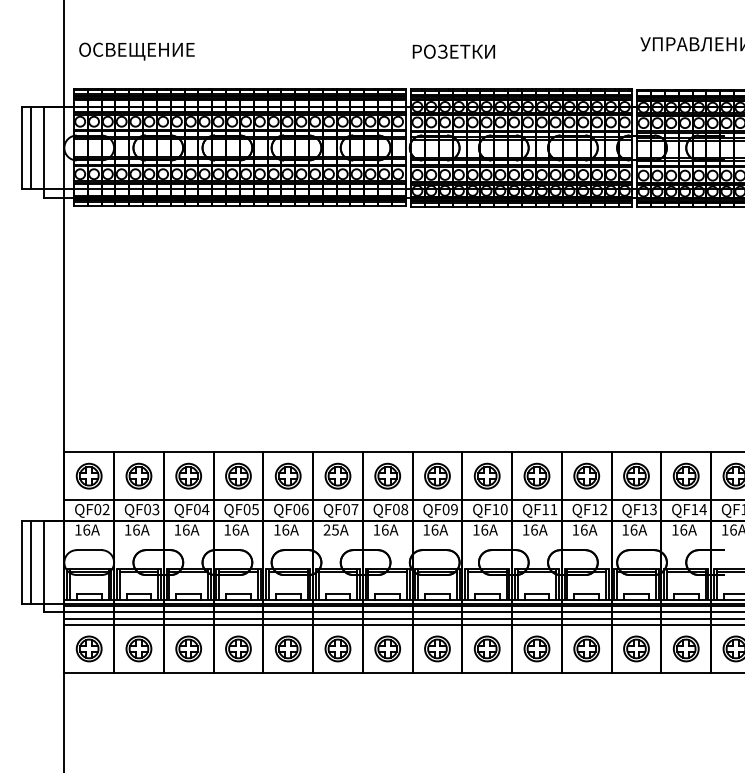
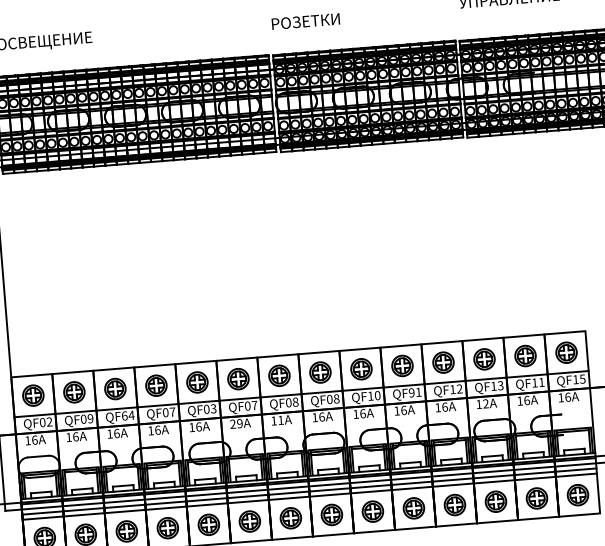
text: (155, 509) -> (90, 418), QF03 -> QF09
text: (197, 509) -> (124, 415), QF04 -> QF64
text: (255, 509) -> (172, 412), QF05 -> QF07
text: (304, 509) -> (213, 408), QF06 -> QF03
text: (454, 509) -> (336, 398), QF09 -> QF08
text: (545, 509) -> (411, 392), QF11 -> QF91
text: (702, 509) -> (541, 382), QF14 -> QF11
text: (335, 529) -> (239, 423), 25 -> 29
text: (385, 529) -> (281, 419), 16 -> 11
text: (633, 529) -> (485, 403), 16 -> 12

